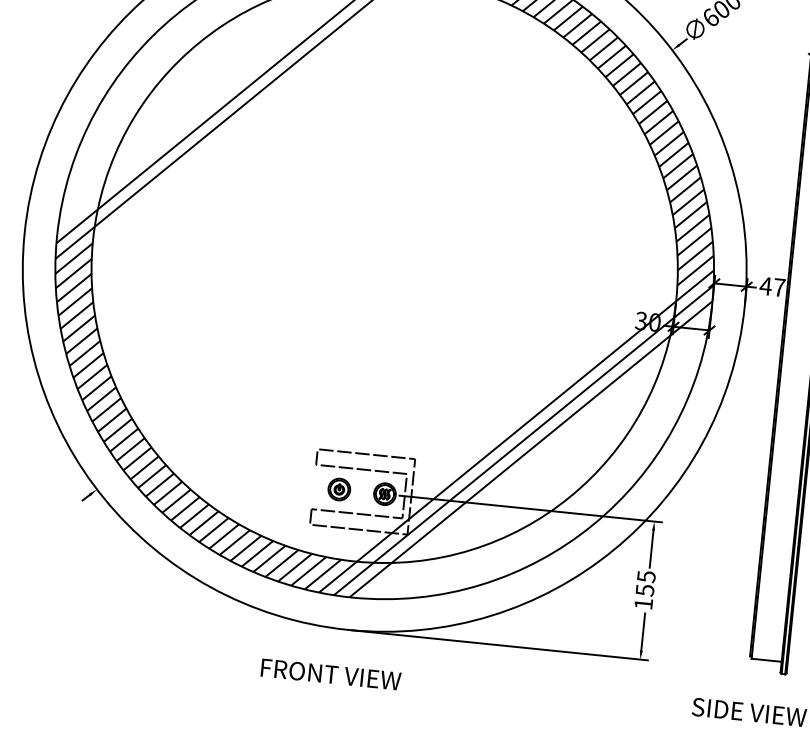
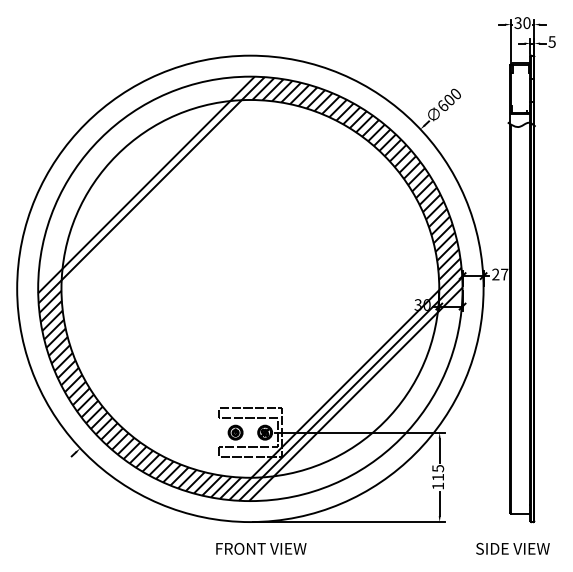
text: (765, 286) -> (495, 274), 47 -> 27
text: (645, 590) -> (438, 477), 155 -> 115
text: (331, 674) -> (261, 548), moved

